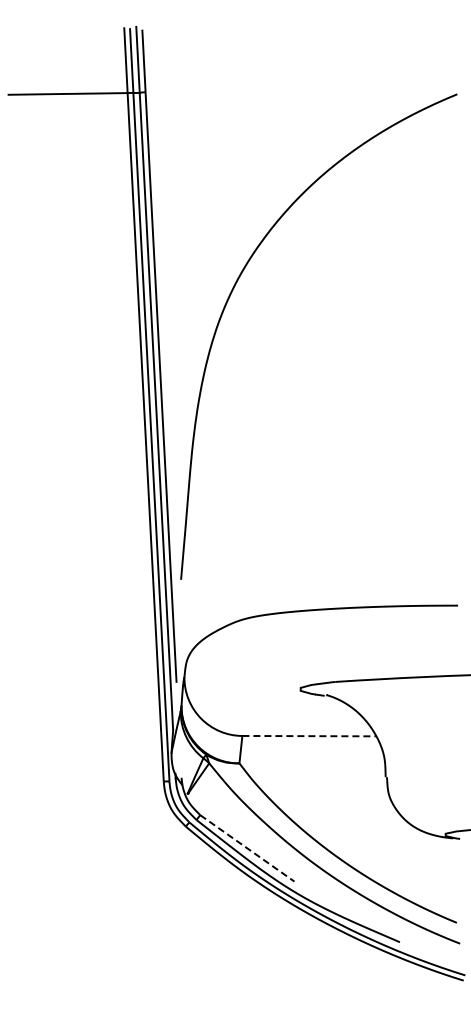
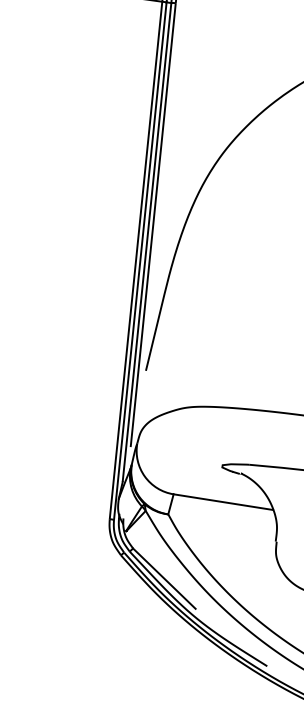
line: (309, 736) -> (223, 502), dashed -> solid
line: (247, 848) -> (164, 578), dashed -> solid

